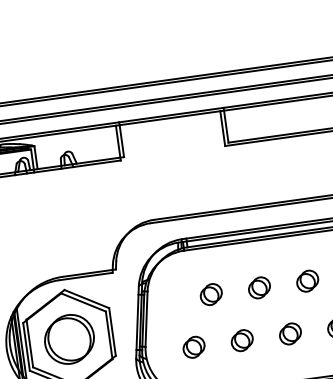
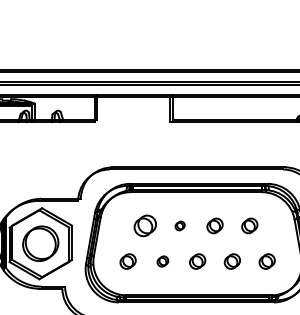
part: (258, 287) -> (179, 225), size x0.6
part: (211, 293) -> (145, 225), size x1.4
part: (241, 340) -> (162, 261), size x0.7

